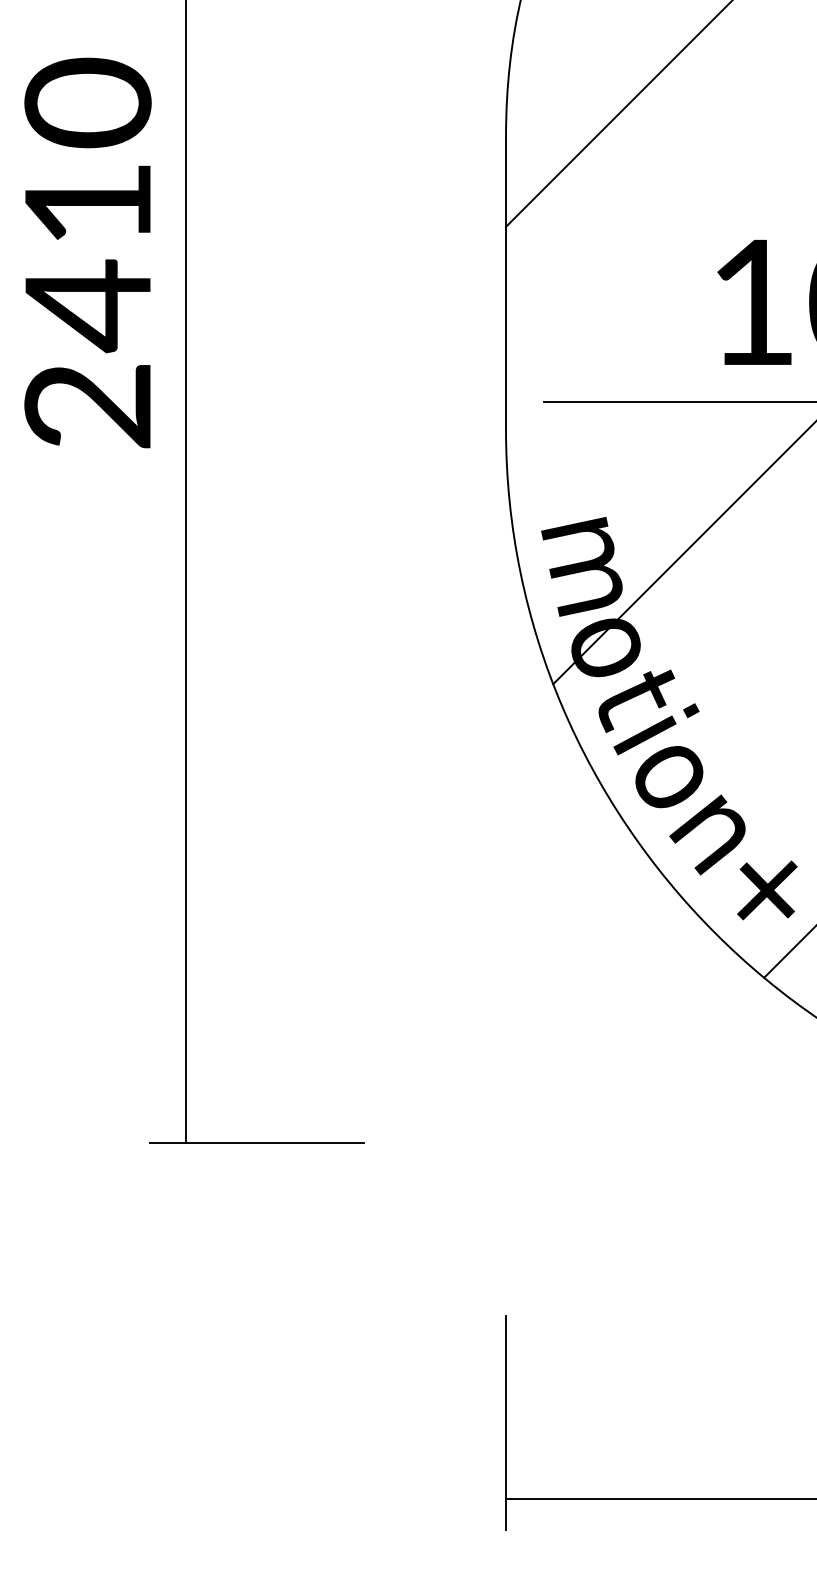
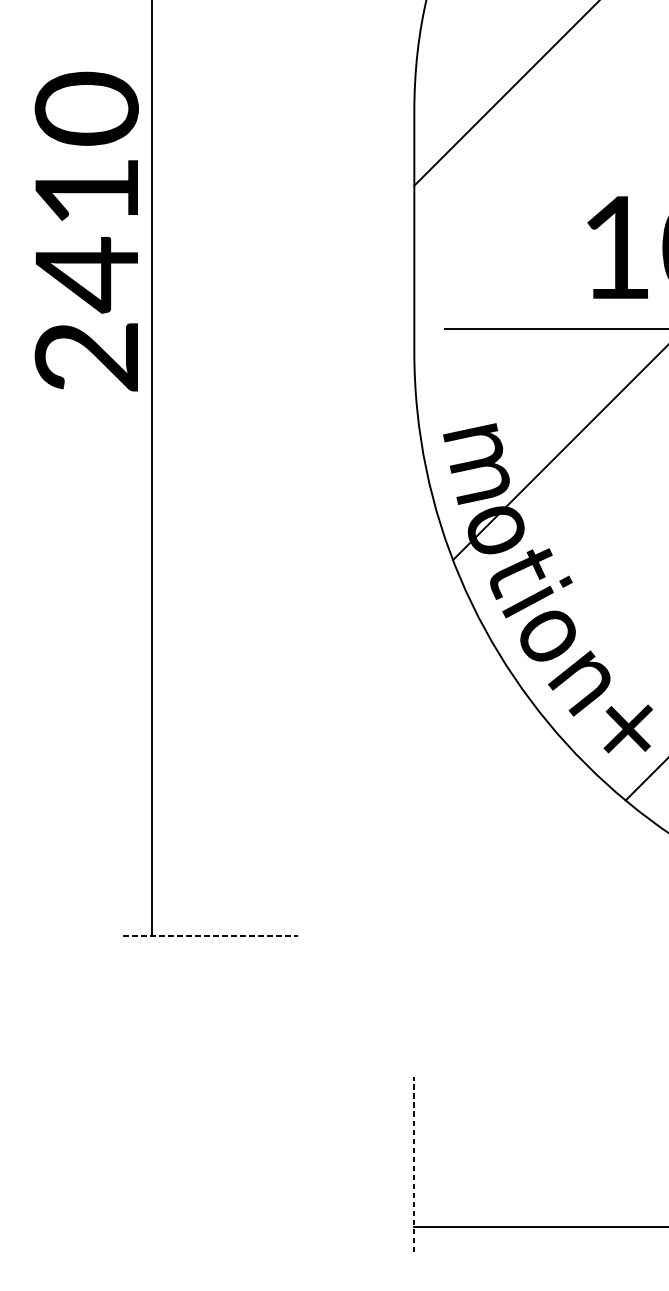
text: (87, 252) -> (86, 231), moved
line: (257, 1143) -> (210, 936), solid -> dashed
line: (506, 1422) -> (414, 1164), solid -> dashed

